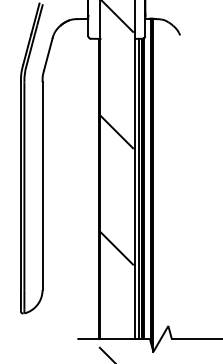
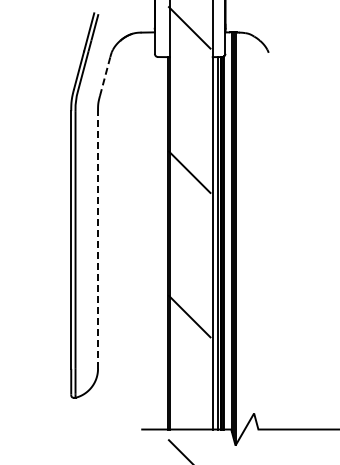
line: (48, 54) -> (105, 76), solid -> dashed
line: (42, 185) -> (98, 239), solid -> dashed

